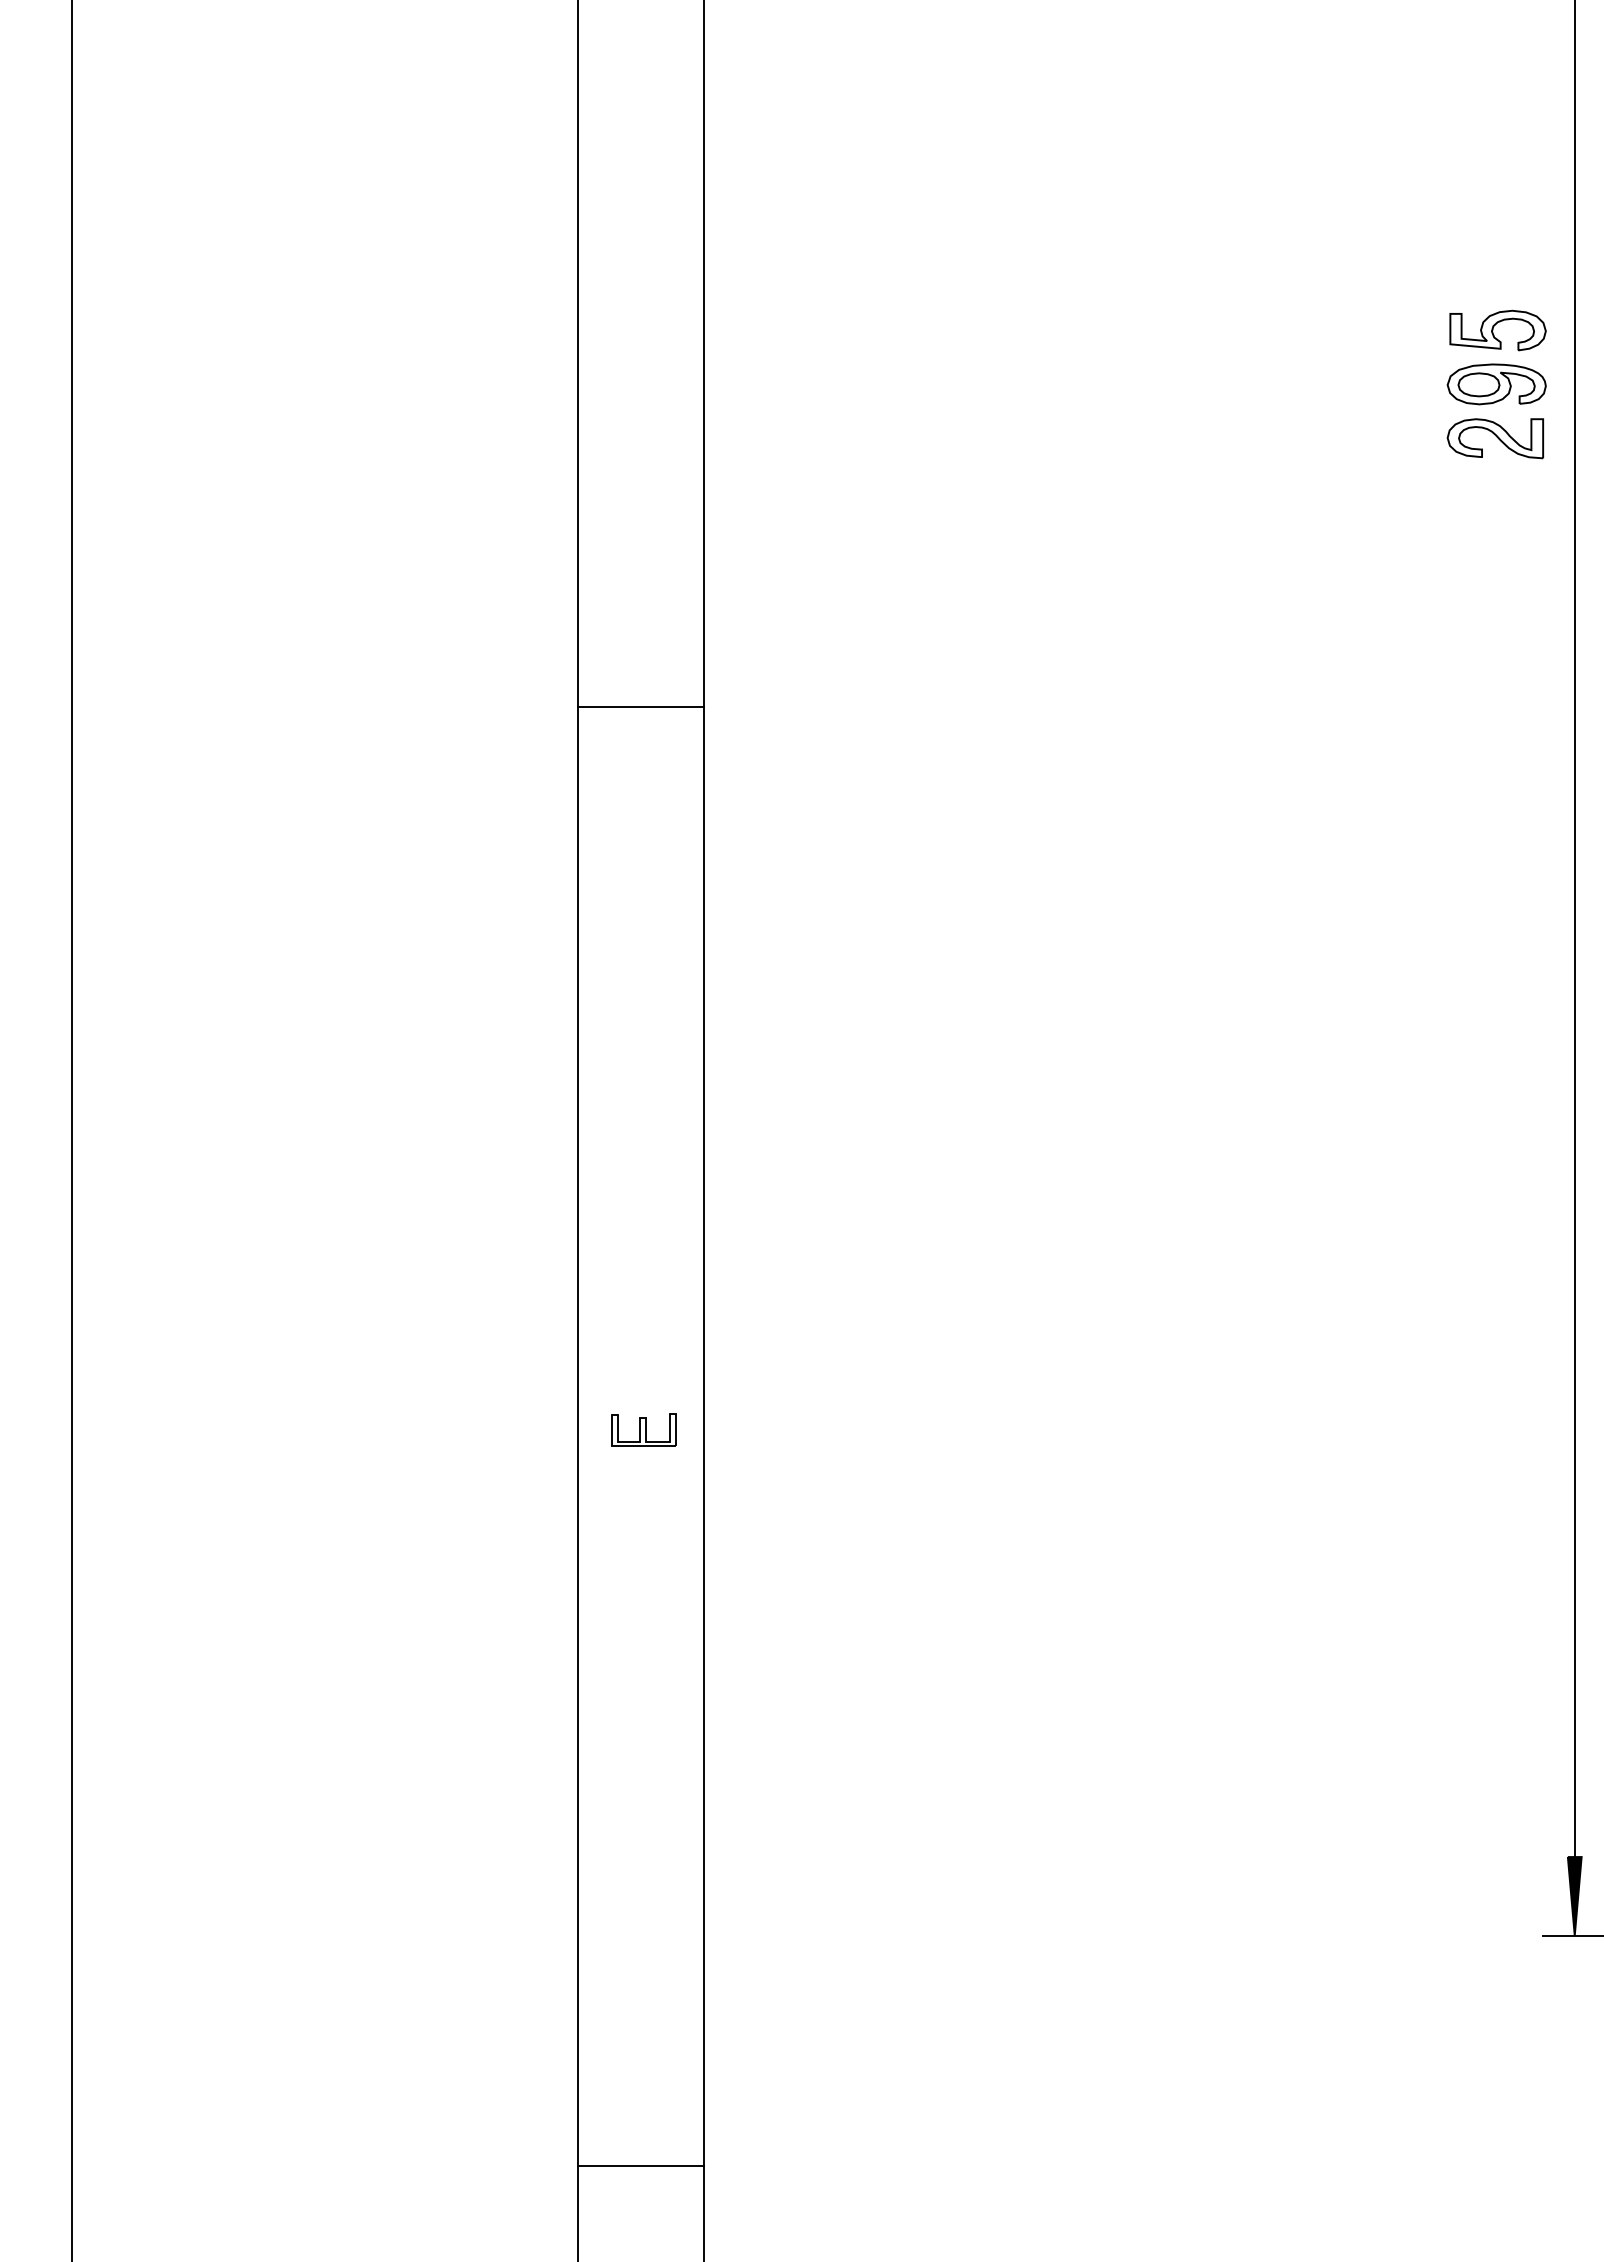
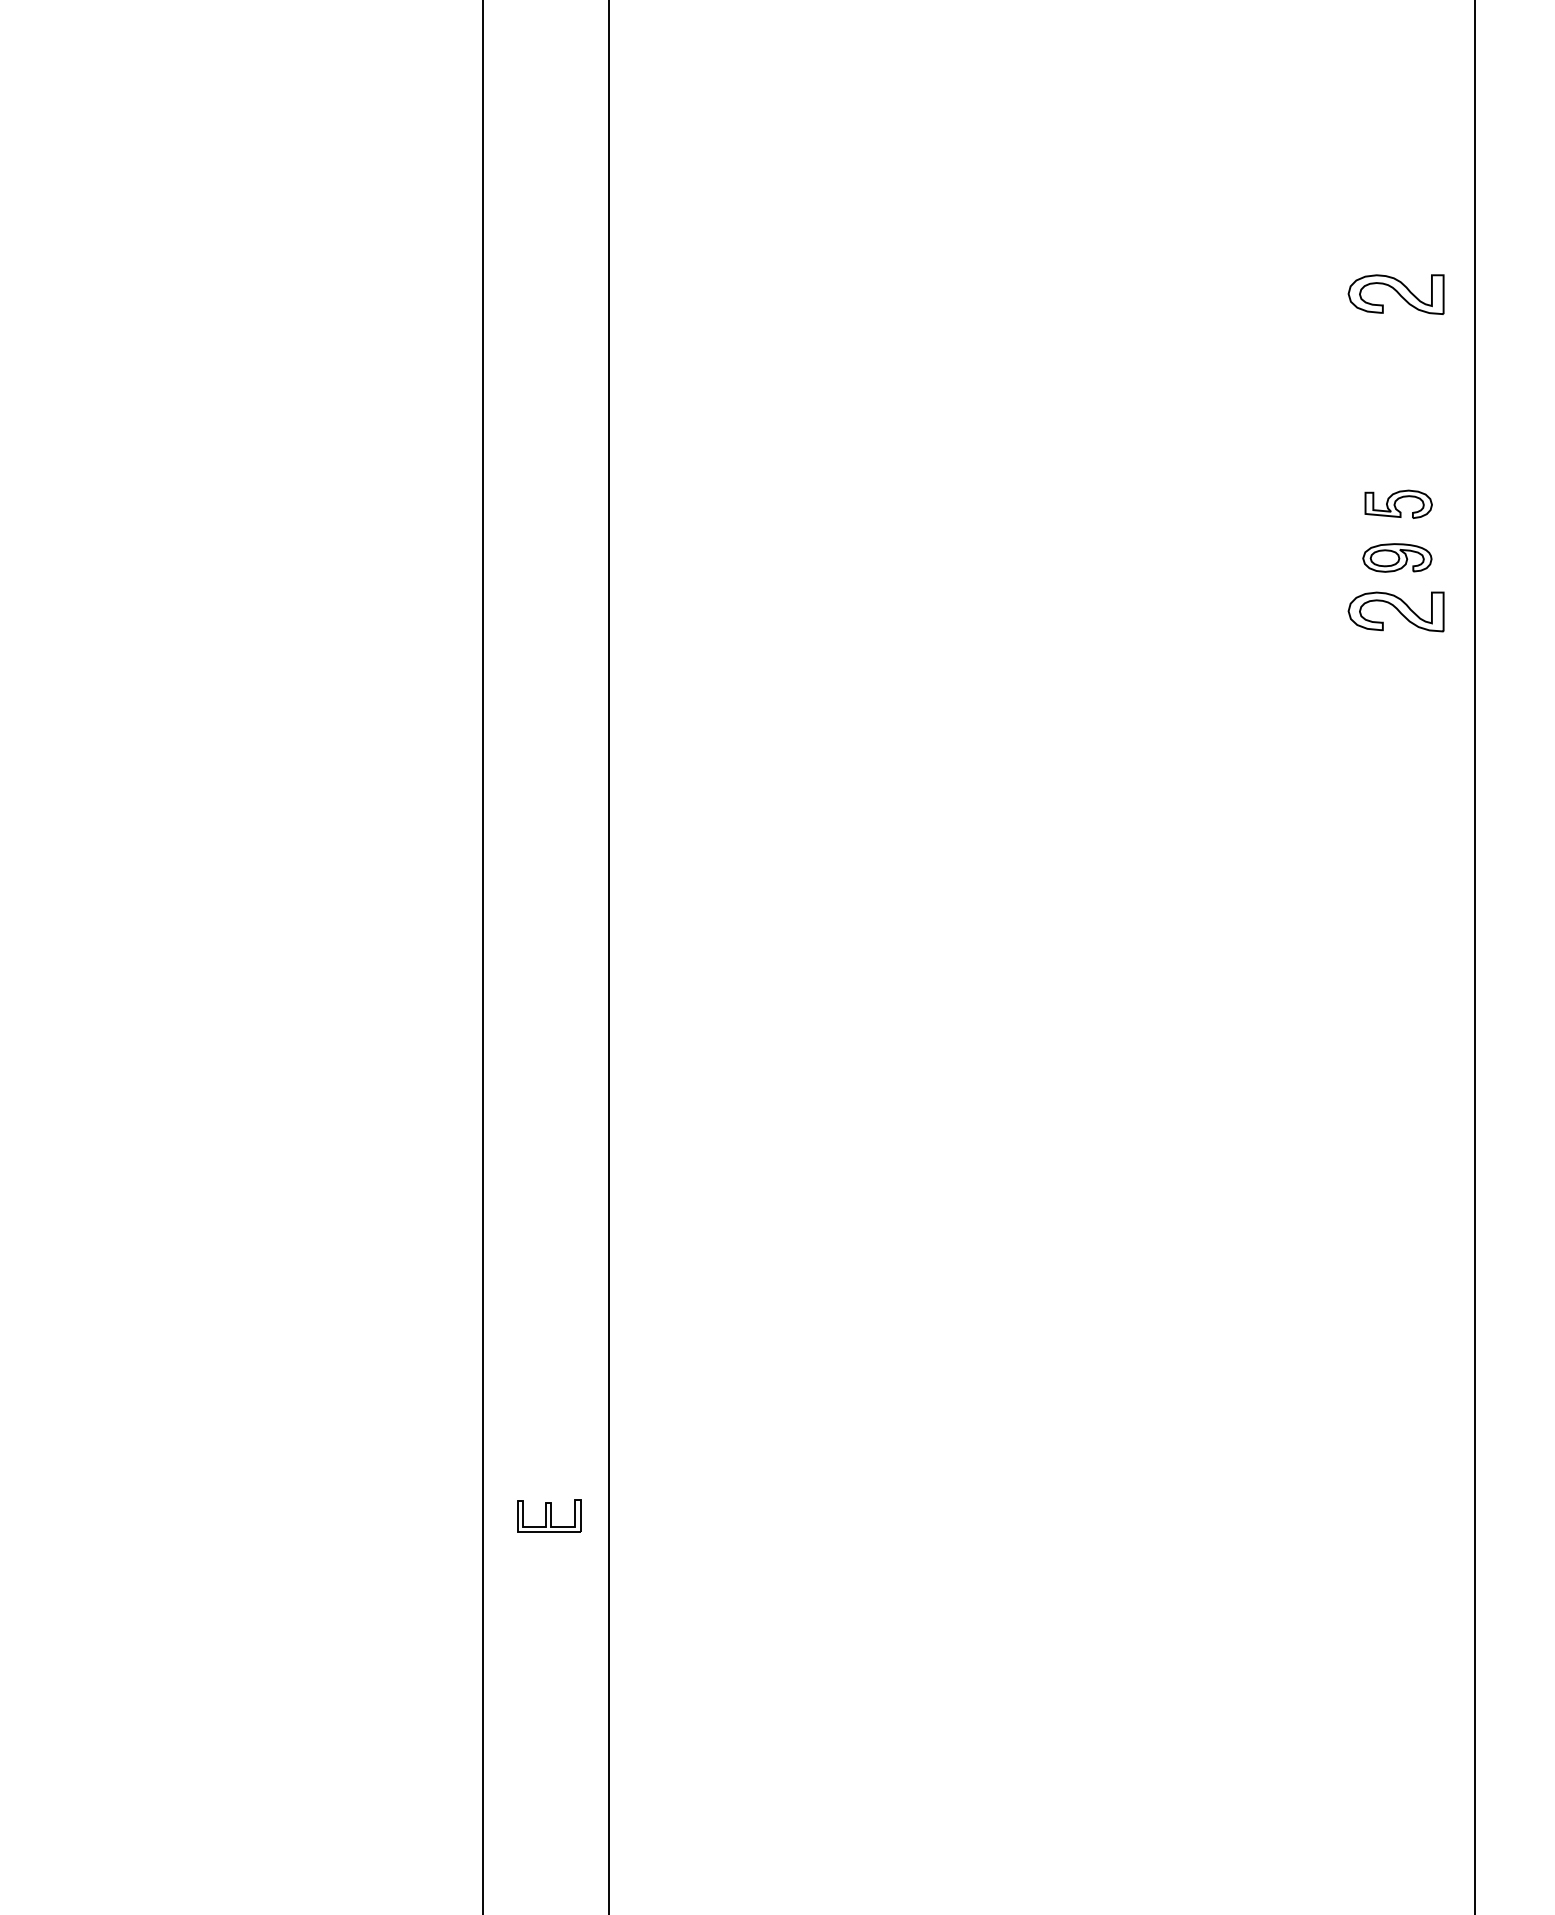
part: (1494, 119) -> (1395, 294), added
part: (1497, 330) -> (1398, 504), size x0.7
part: (1496, 384) -> (1397, 558), size x0.7
line: (640, 707) -> (545, 879), removed
part: (643, 1429) -> (548, 1514), moved

